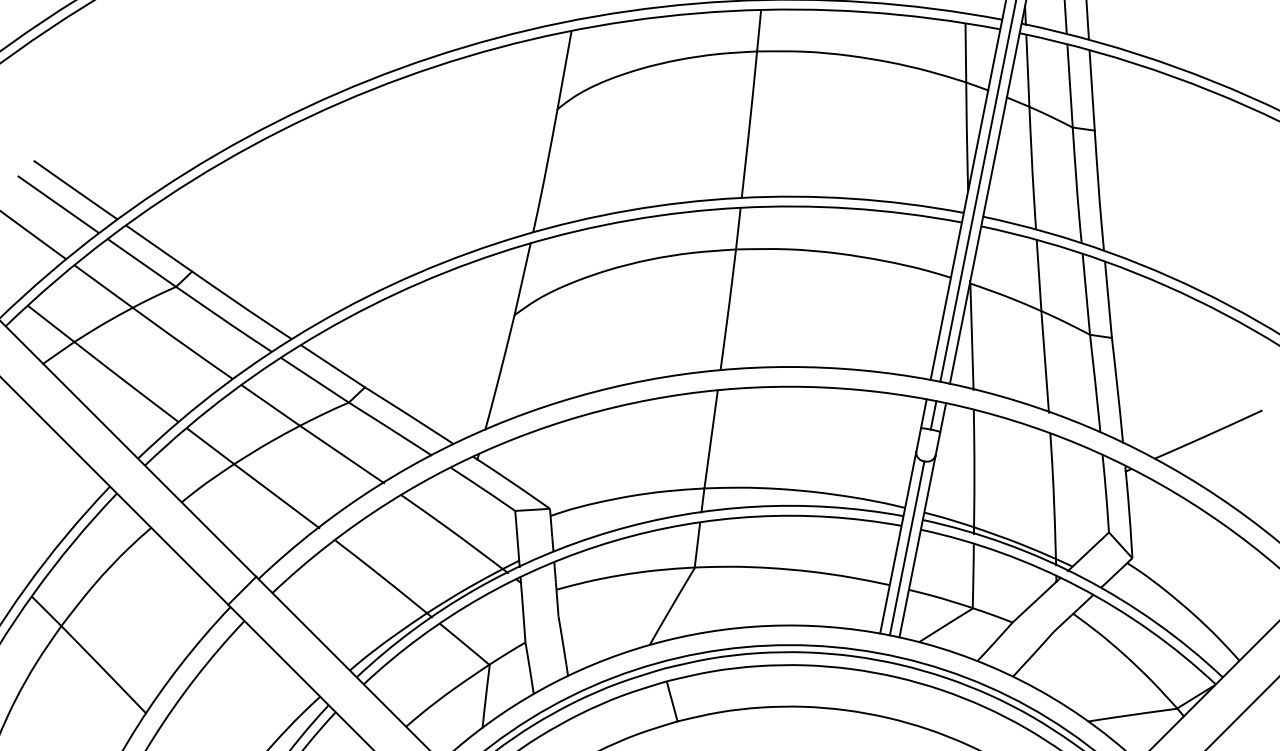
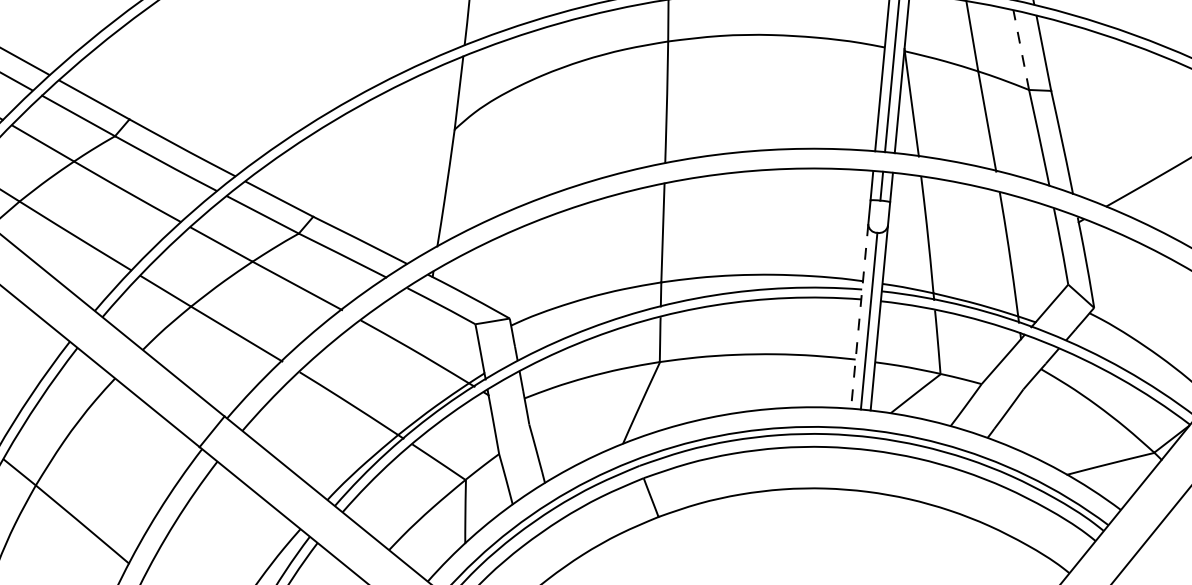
line: (1086, 294) -> (1021, 50), solid -> dashed
line: (898, 542) -> (859, 316), solid -> dashed

